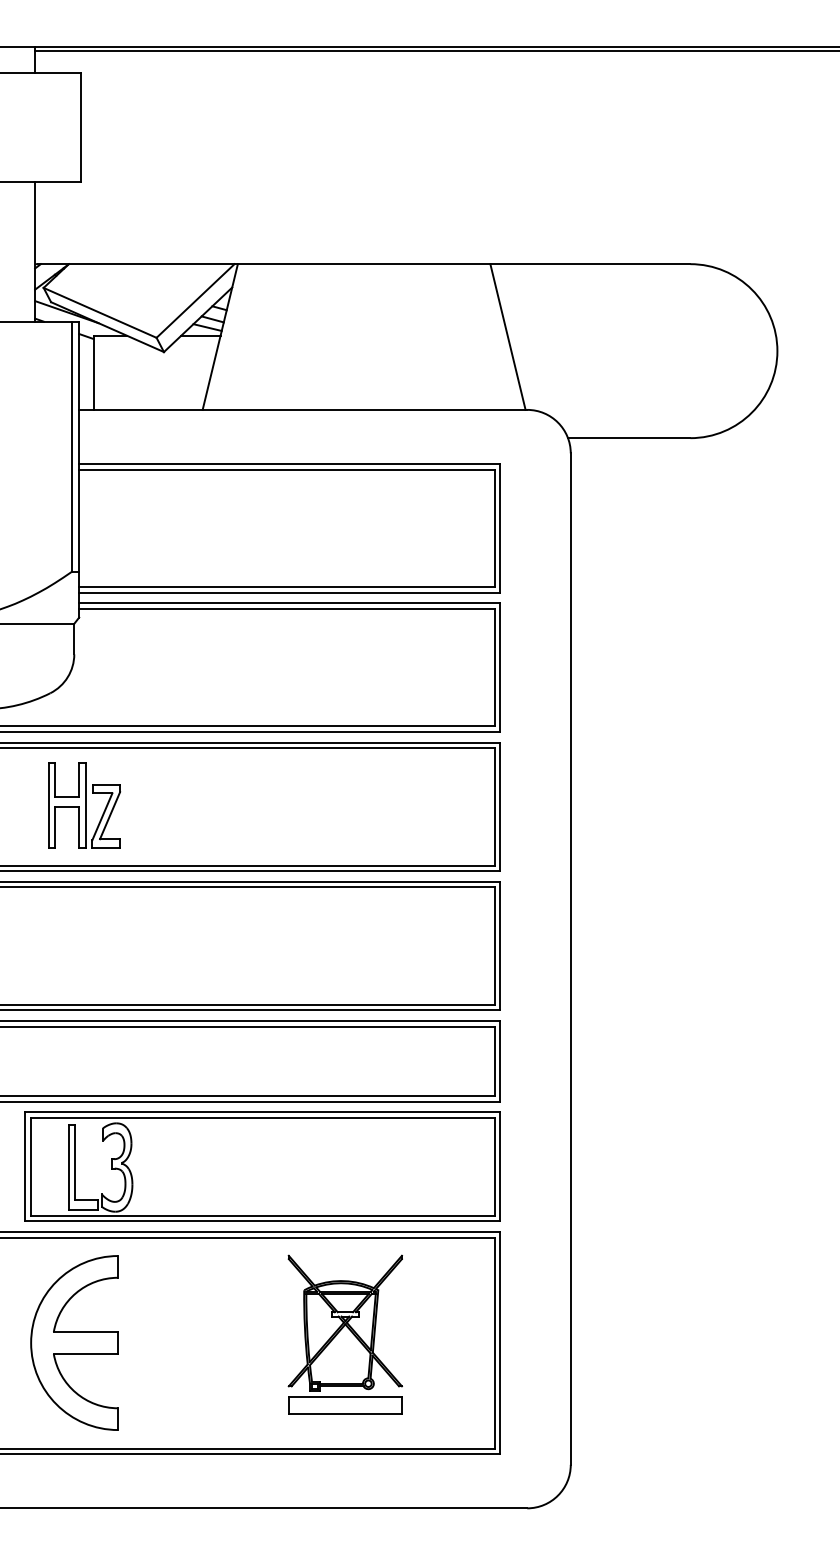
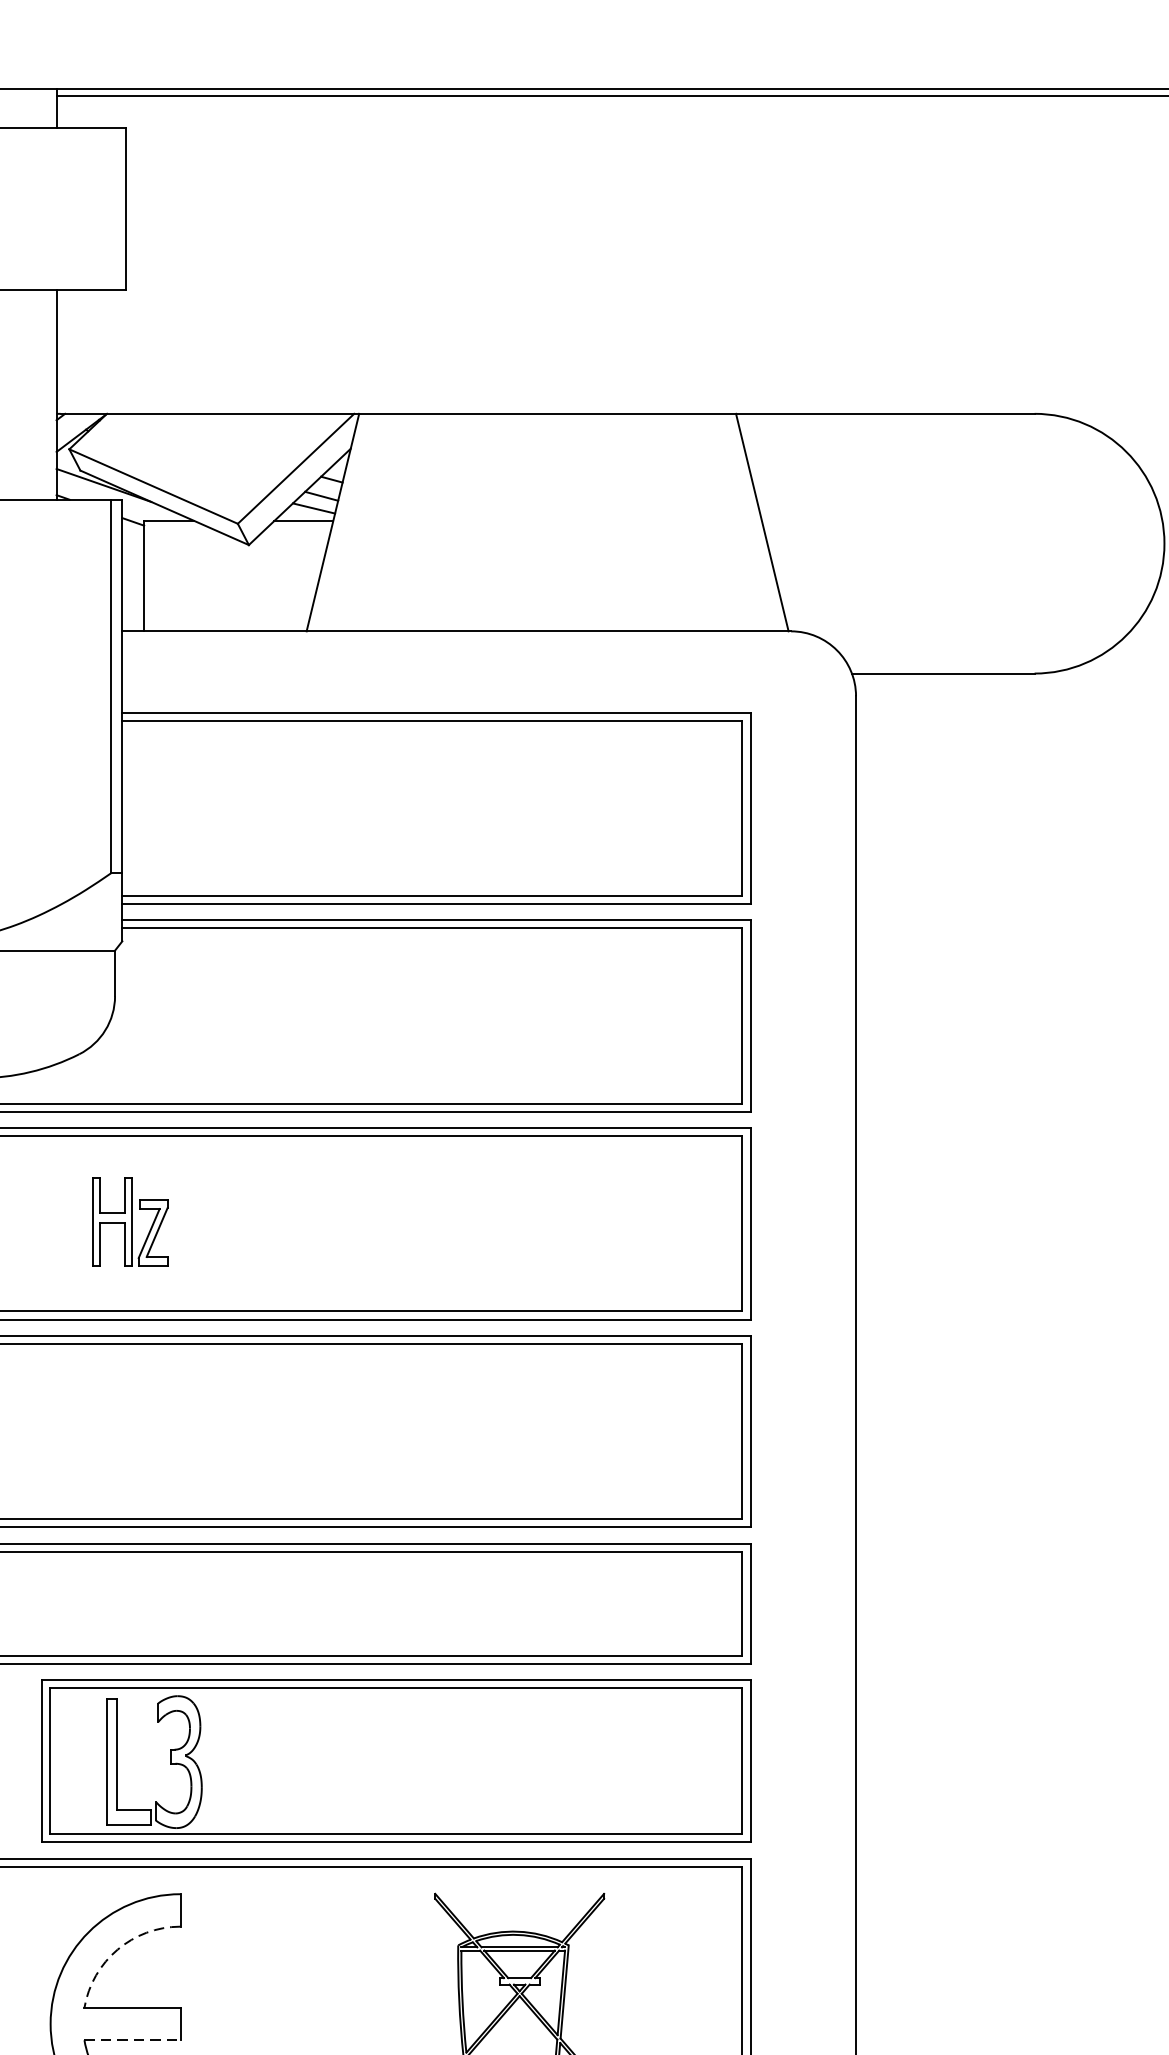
part: (84, 805) -> (130, 1221), size x0.7
arc: (76, 1293) -> (118, 1950), solid -> dashed
line: (86, 1353) -> (133, 2039), solid -> dashed

